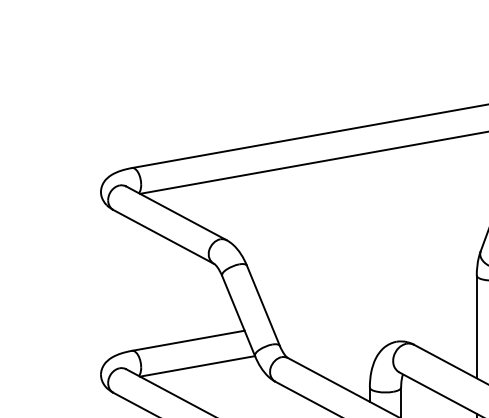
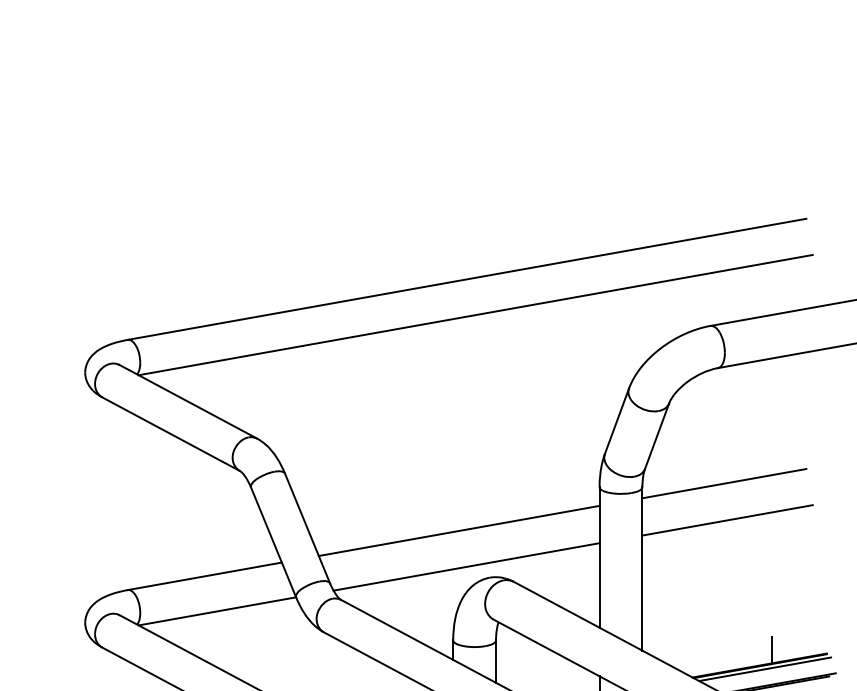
line: (373, 307) -> (458, 530), added
line: (379, 333) -> (466, 566), added

